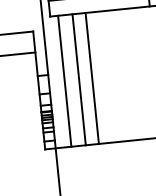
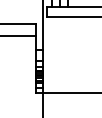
line: (91, 78) -> (67, 54), removed
line: (79, 79) -> (60, 54), removed
line: (64, 80) -> (51, 54), removed

